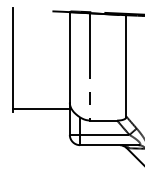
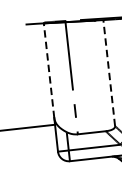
line: (69, 56) -> (48, 69), solid -> dashed
line: (126, 65) -> (109, 72), solid -> dashed

